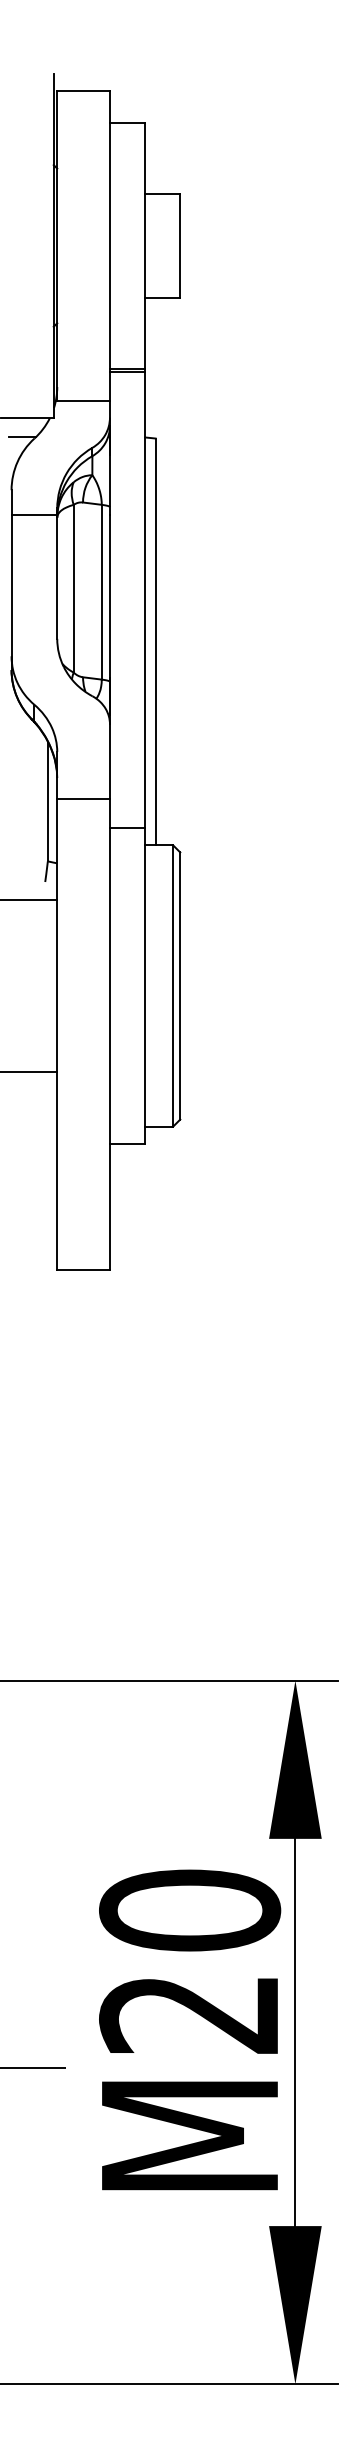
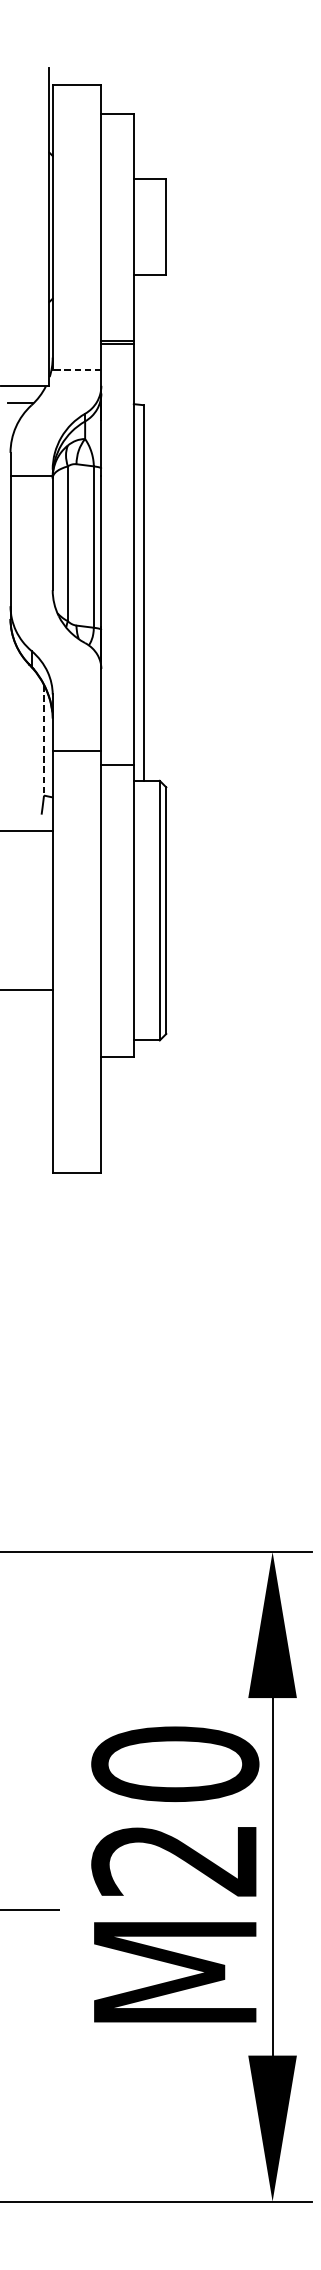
line: (83, 400) -> (76, 370), solid -> dashed
line: (83, 799) -> (76, 751), moved
line: (47, 801) -> (43, 740), solid -> dashed

